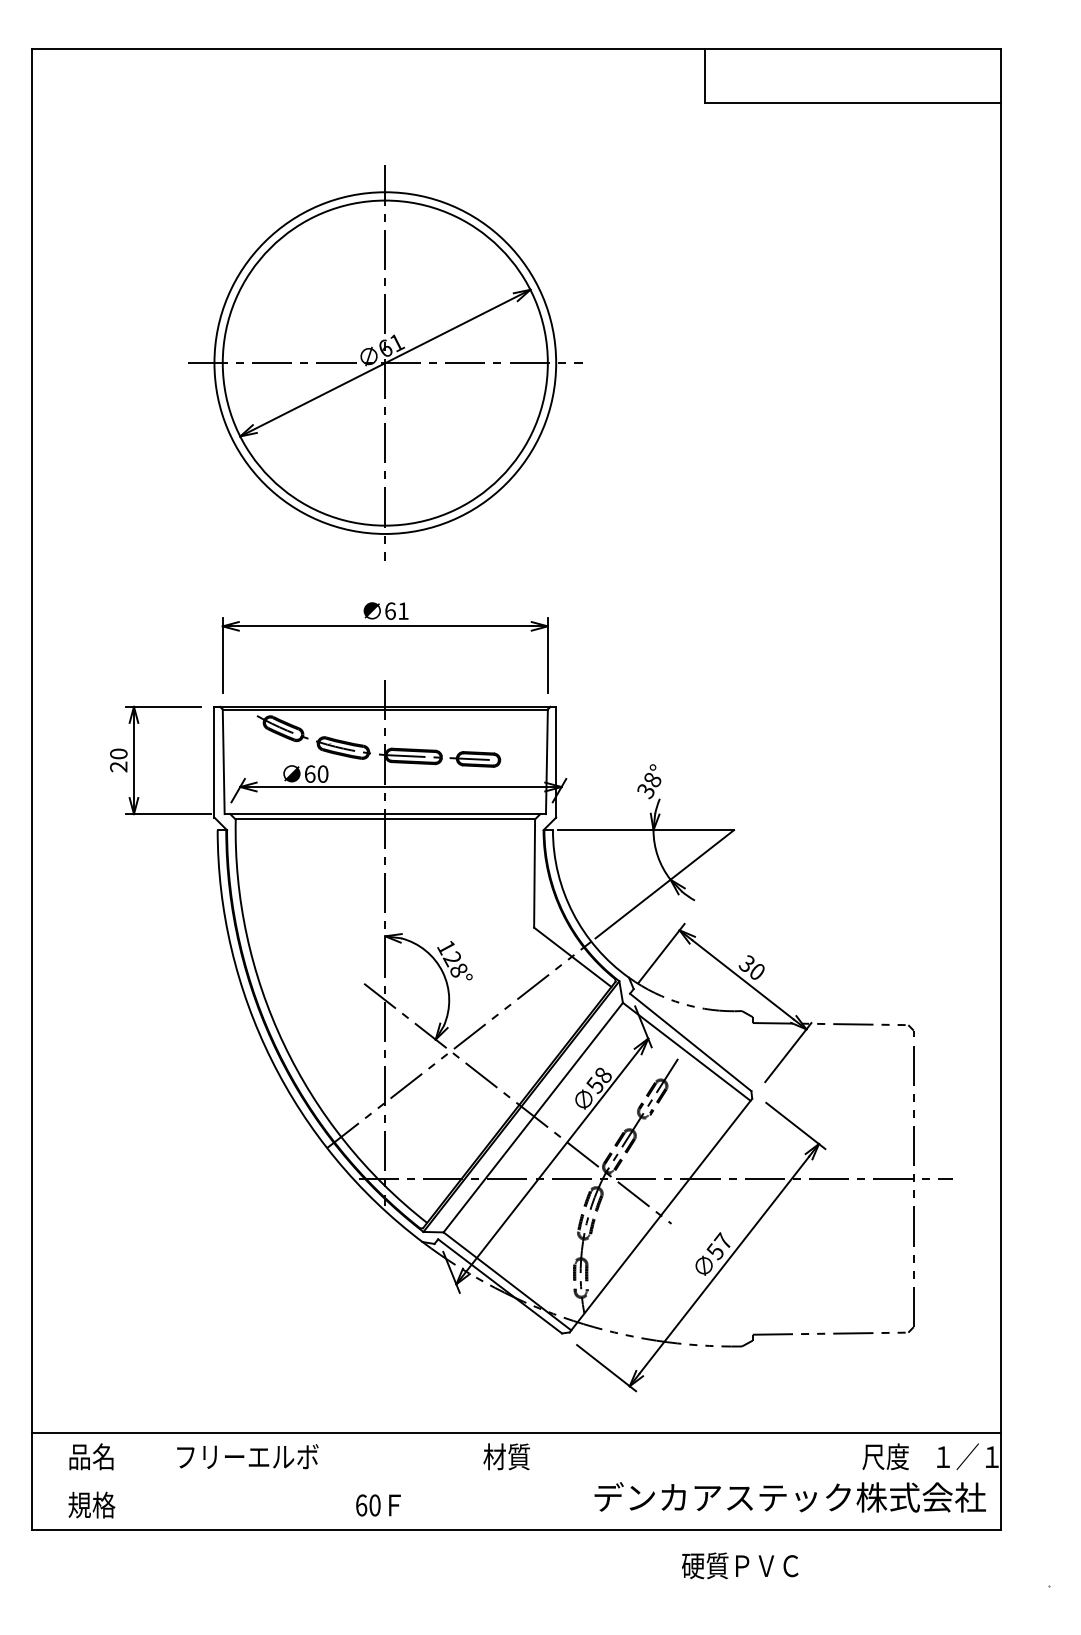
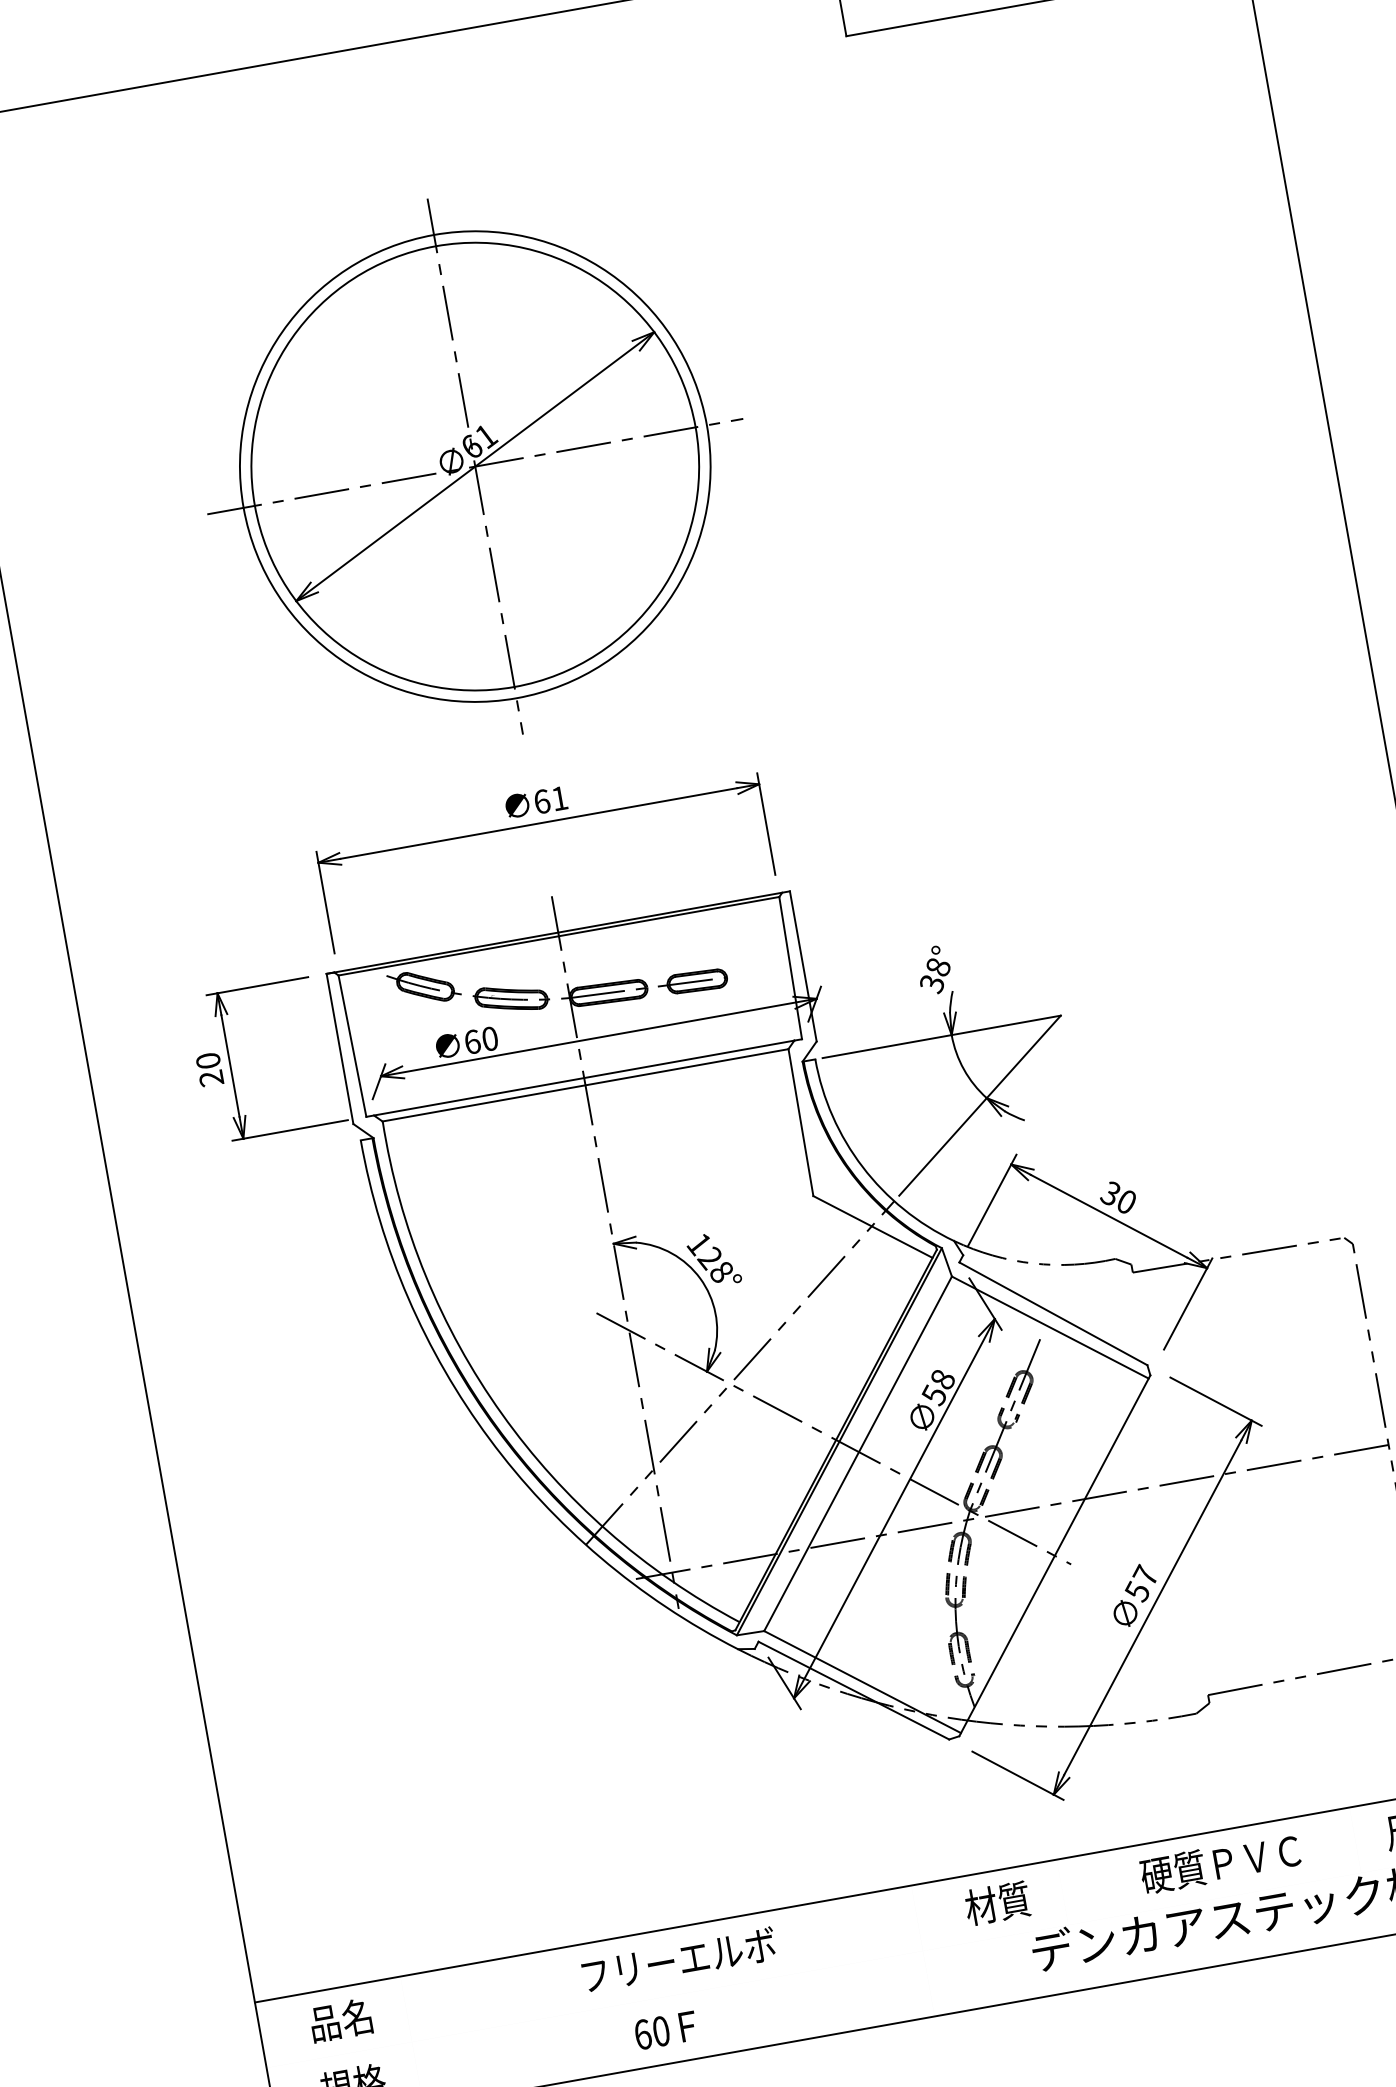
text: (247, 1456) -> (678, 1959), moved
text: (506, 1456) -> (997, 1903), moved
text: (378, 1505) -> (665, 2030), moved
text: (740, 1565) -> (1220, 1863), moved

